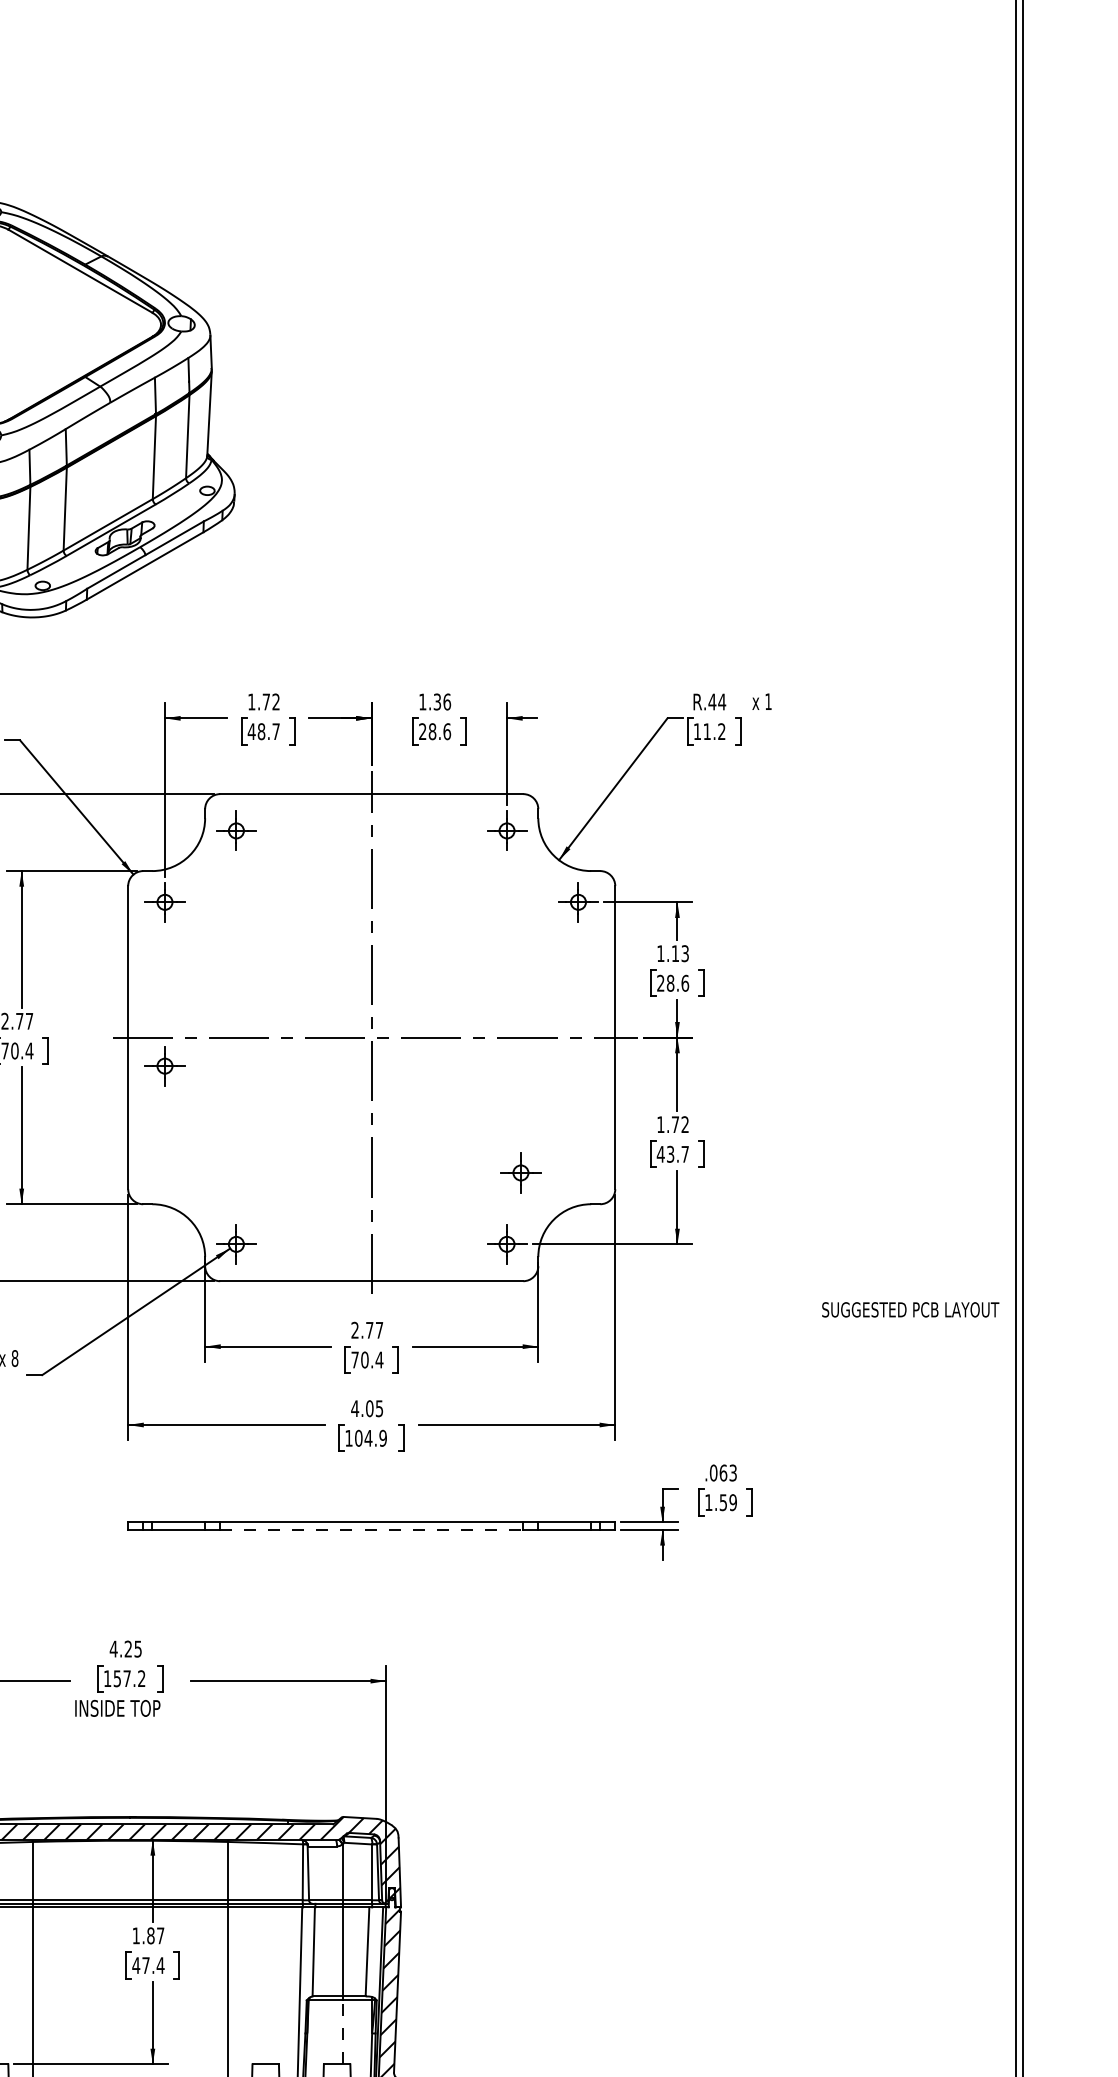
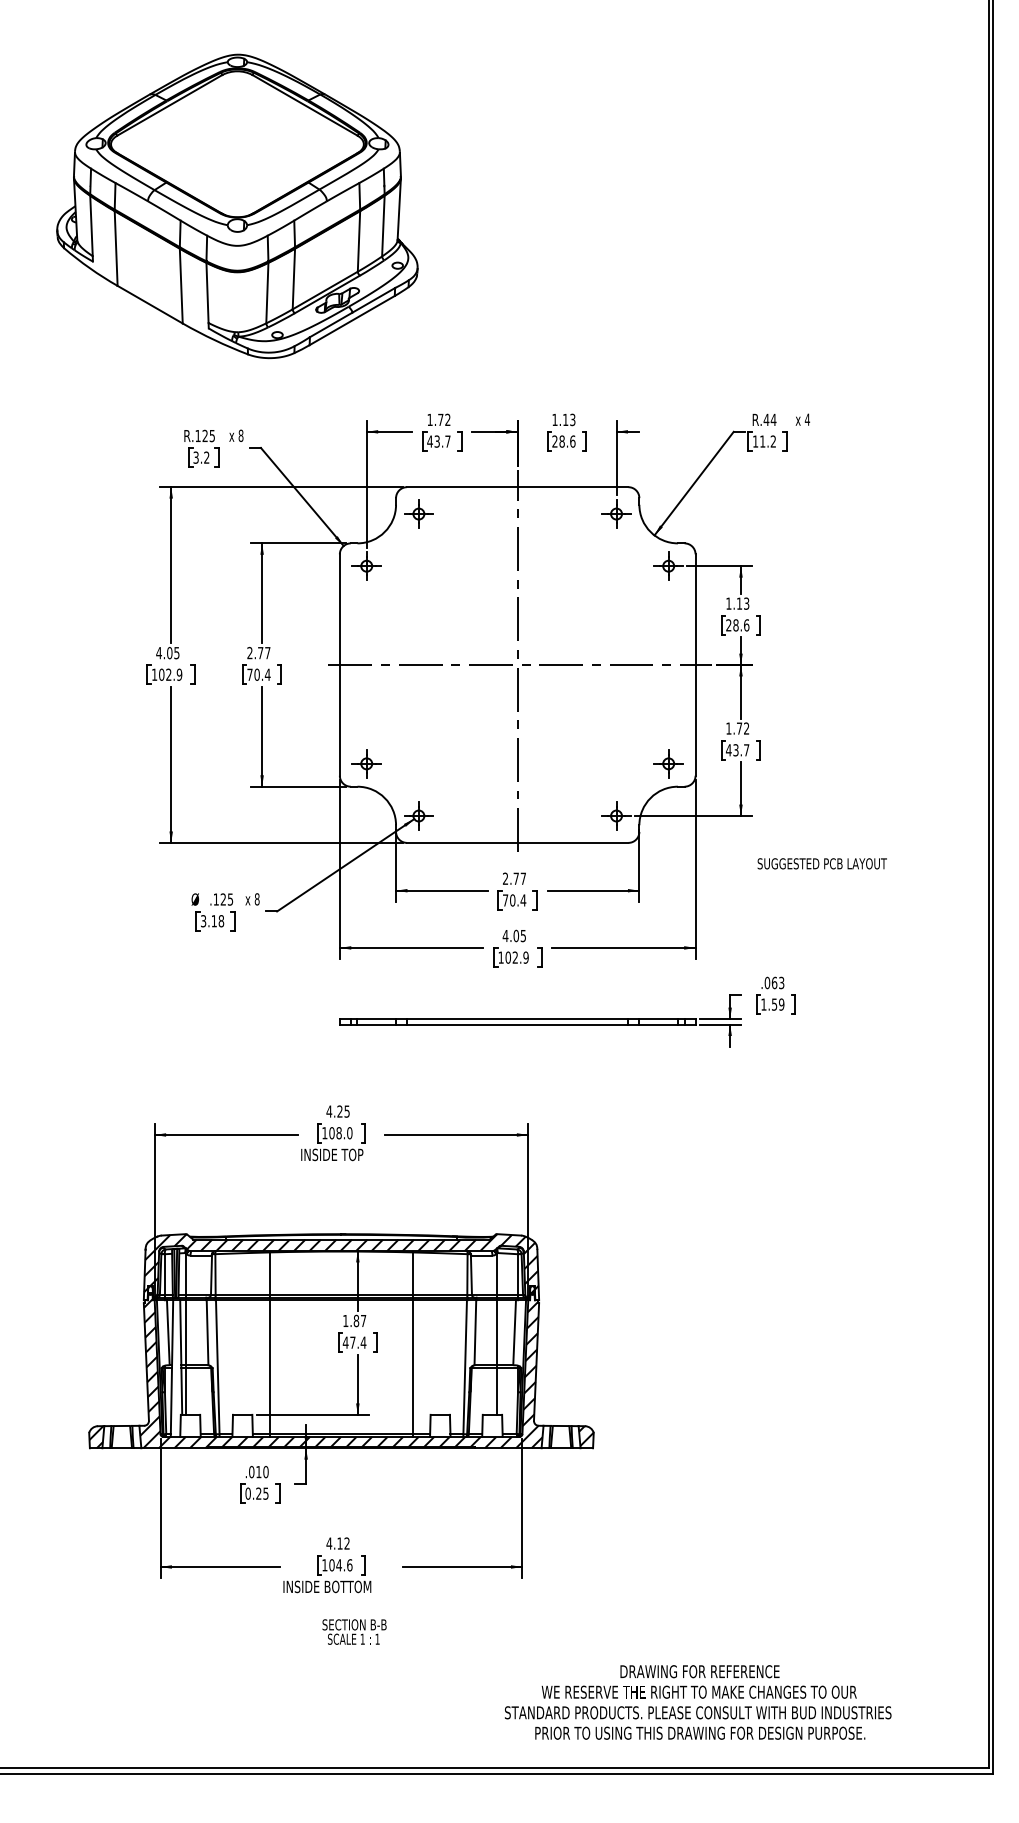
text: (442, 701) -> (569, 419), 1.36 -> 1.13
text: (768, 701) -> (807, 419), 1 -> 4
text: (260, 731) -> (436, 441), 48.7 -> 43.7
part: (164, 1065) -> (366, 763), moved
part: (520, 1172) -> (668, 763), moved
text: (909, 1309) -> (821, 863), moved
text: (368, 1438) -> (515, 957), 104.9 -> 102.9
line: (371, 1529) -> (517, 1024), dashed -> solid
text: (129, 1679) -> (340, 1133), 157.2 -> 108.0
line: (342, 2032) -> (496, 1391), dashed -> solid

